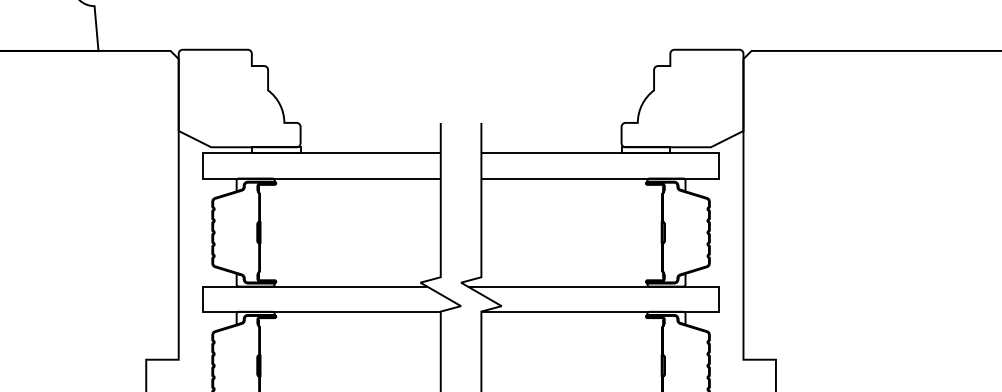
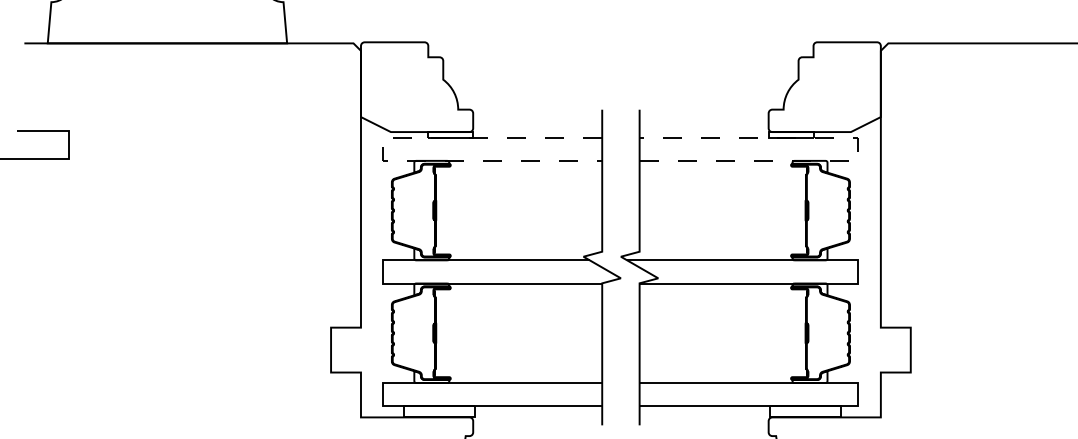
line: (203, 166) -> (383, 149), solid -> dashed
line: (719, 166) -> (858, 149), solid -> dashed

